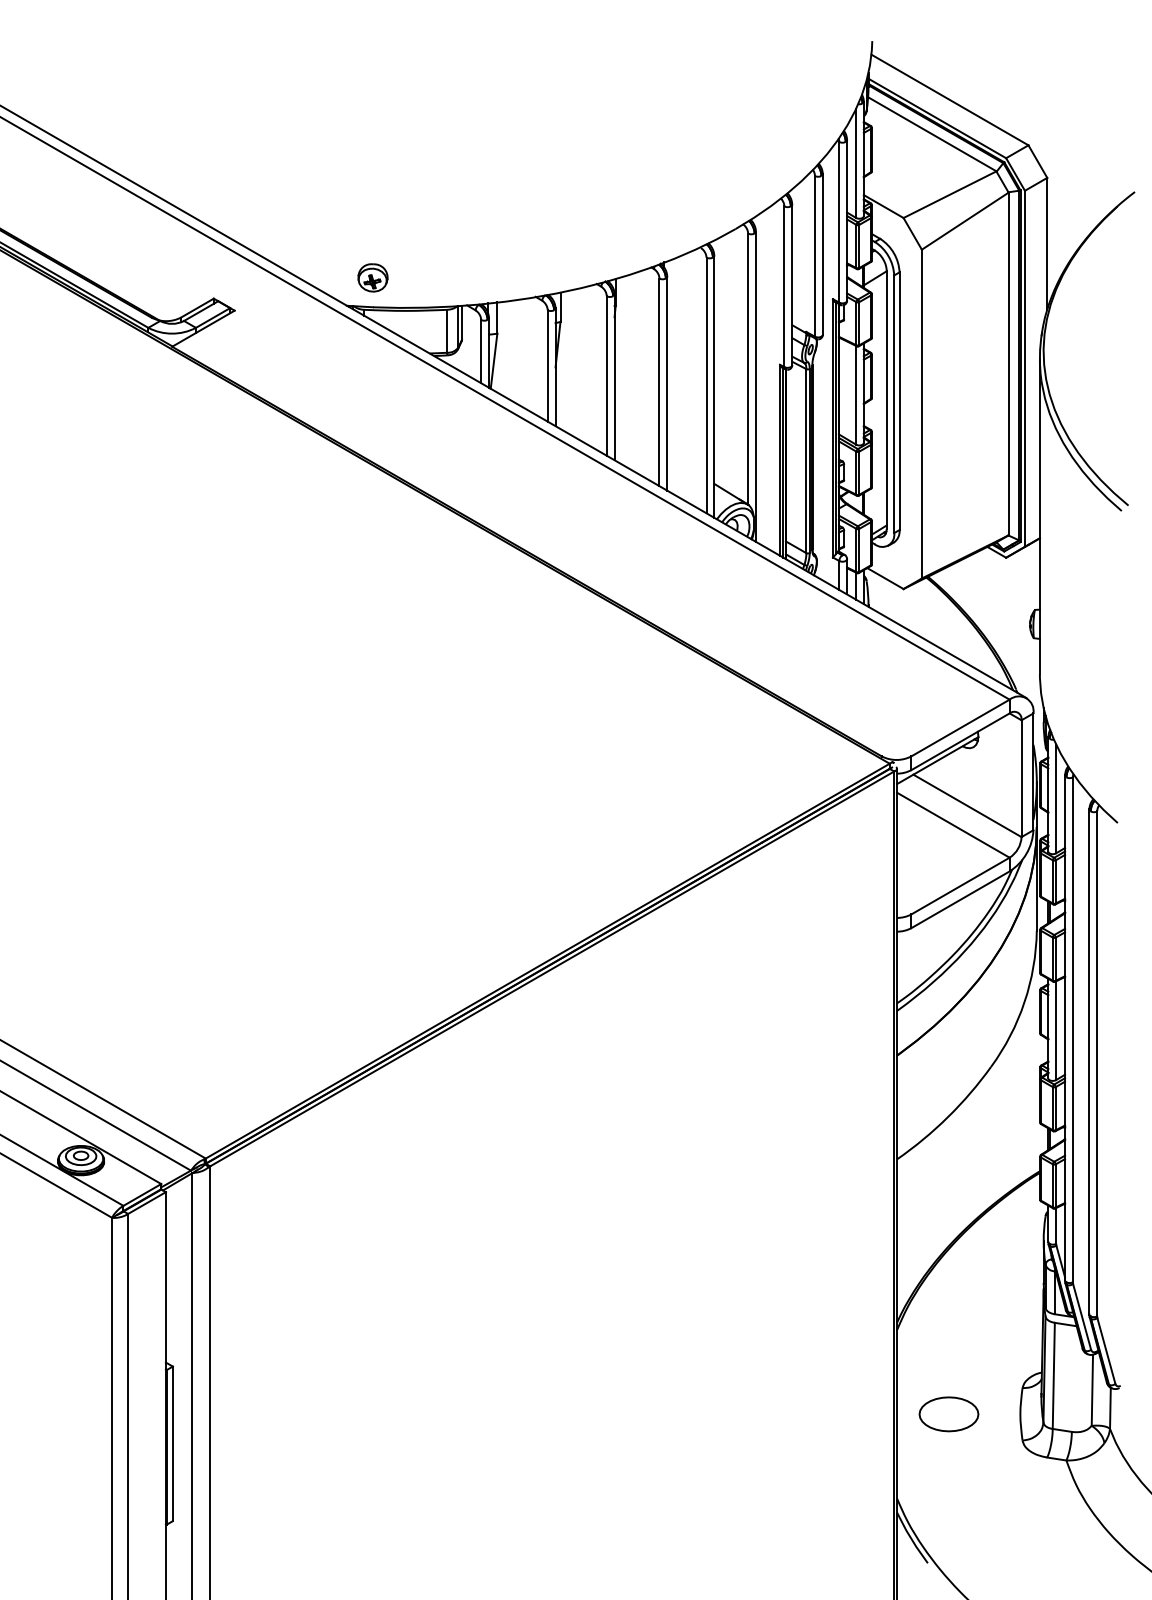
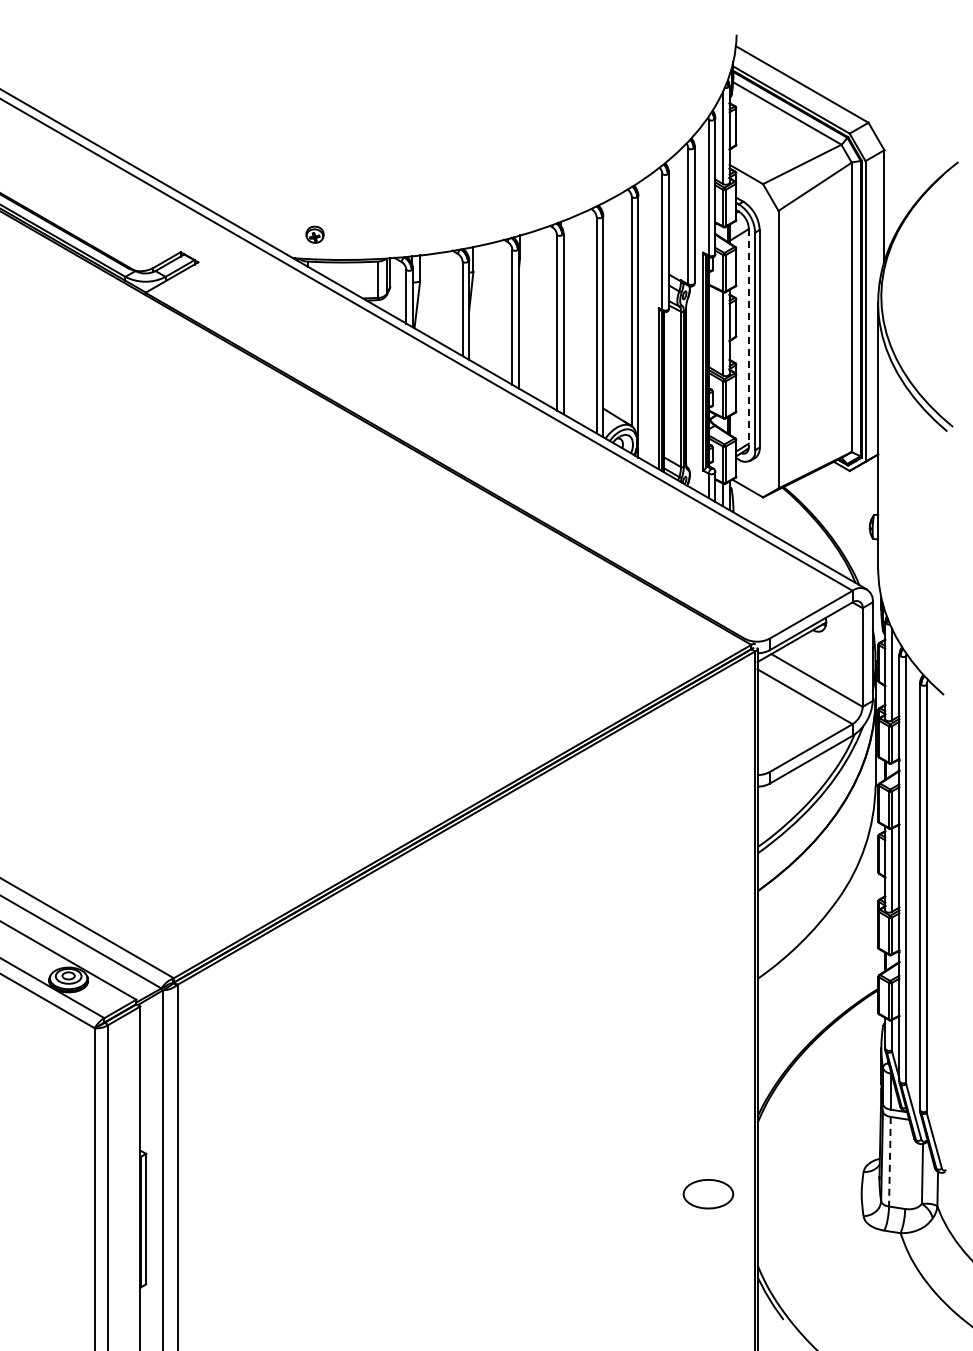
part: (372, 277) -> (314, 234), size x0.7
line: (886, 399) -> (748, 337), solid -> dashed
line: (1053, 1375) -> (889, 1161), solid -> dashed
part: (949, 1414) -> (708, 1194), moved

